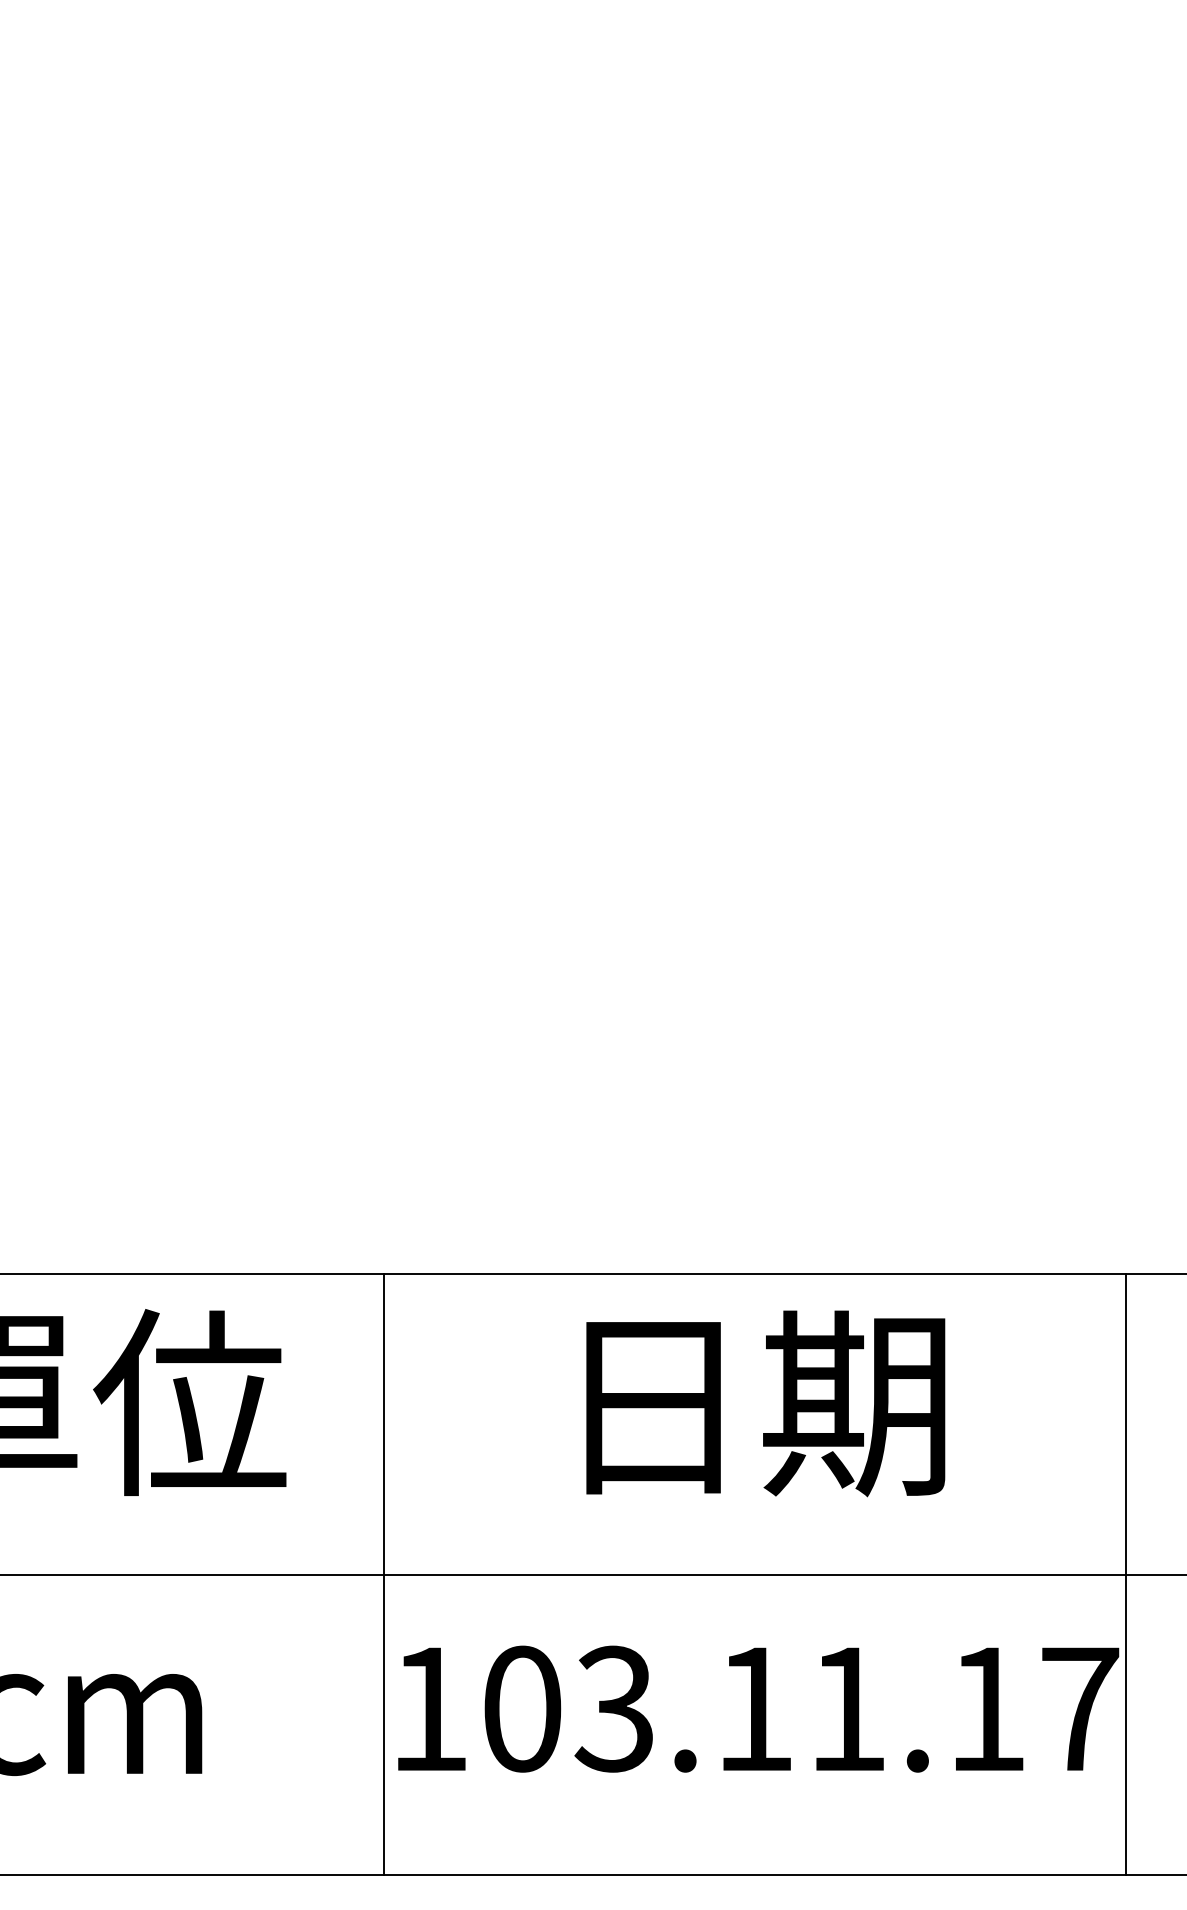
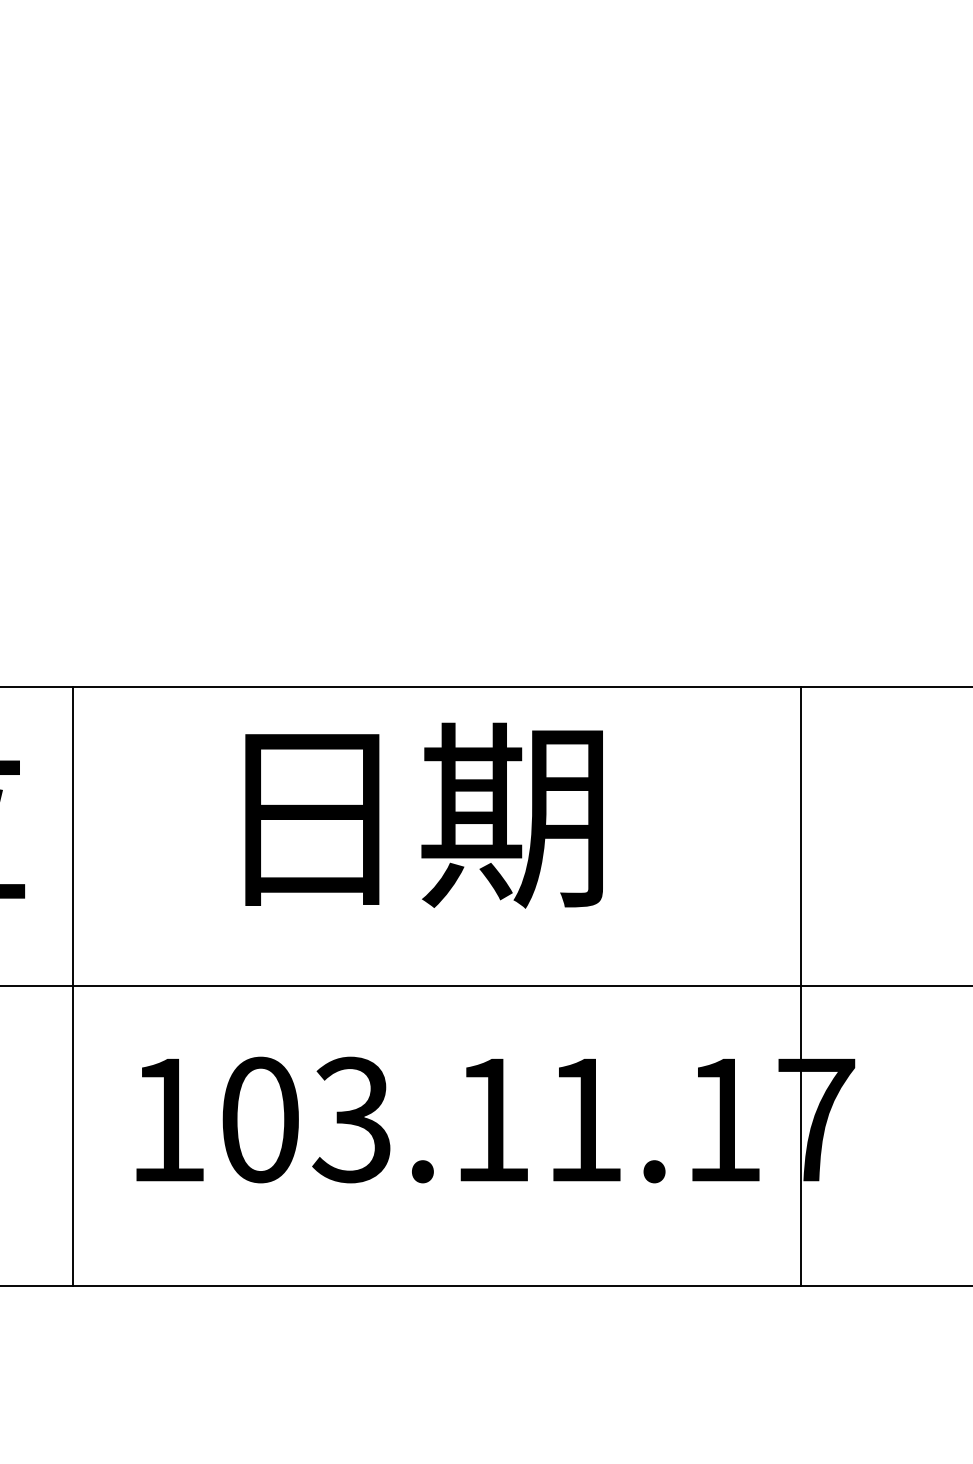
text: (765, 1403) -> (423, 815), moved
line: (384, 1574) -> (73, 985), moved
line: (1126, 1574) -> (801, 985), moved

